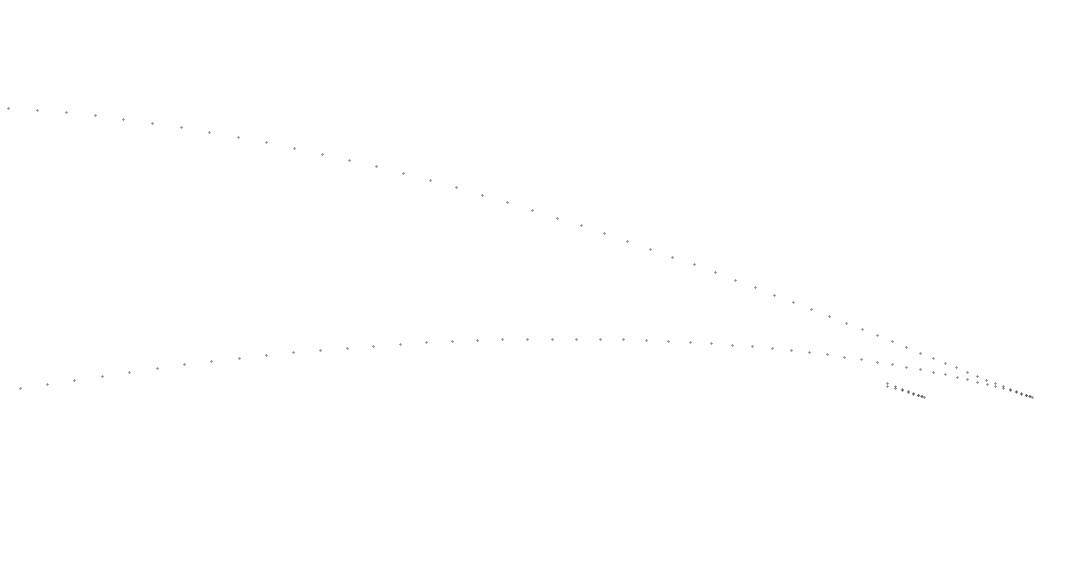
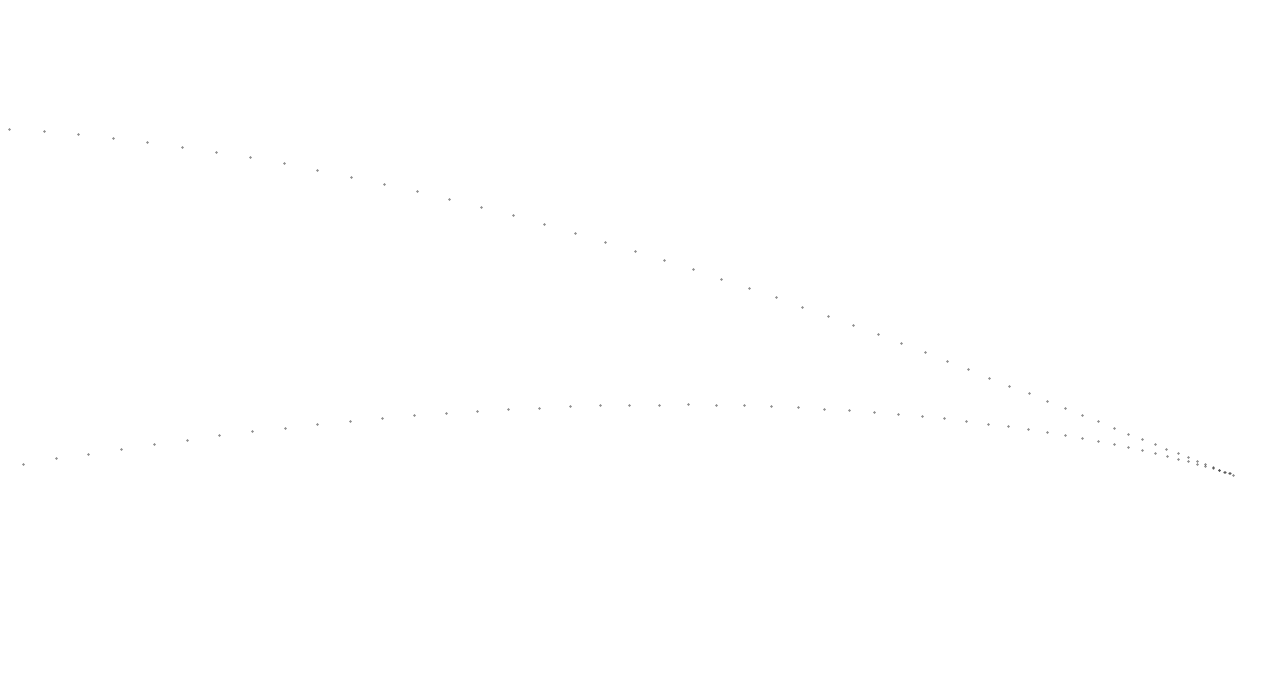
part: (905, 390) -> (1081, 466), removed

